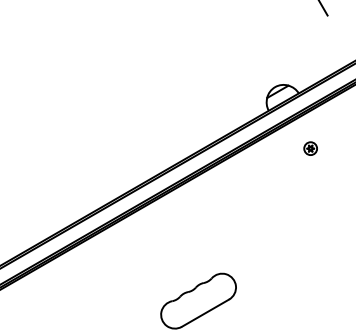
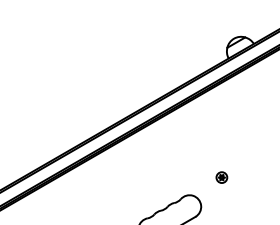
part: (310, 148) -> (221, 177), moved

